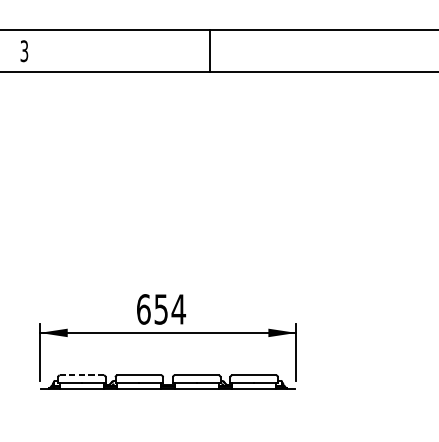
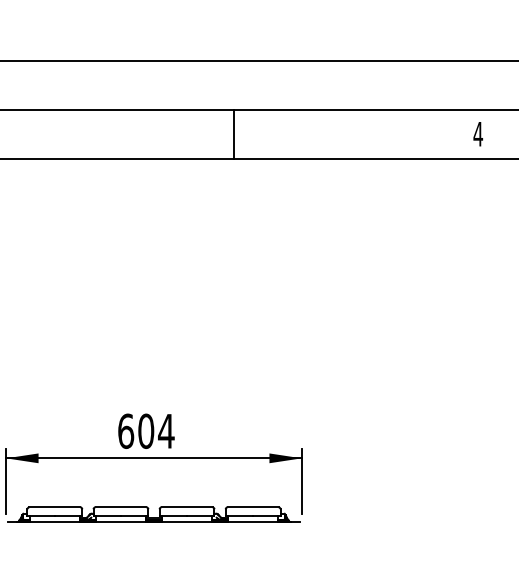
line: (210, 50) -> (233, 133), moved
text: (161, 308) -> (146, 430), 654 -> 604
line: (82, 375) -> (55, 507), dashed -> solid

